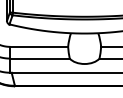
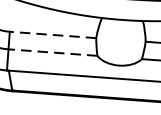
line: (39, 46) -> (53, 34), solid -> dashed
line: (40, 58) -> (53, 52), solid -> dashed

